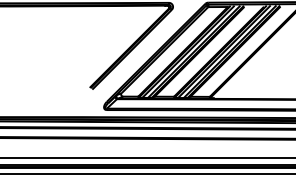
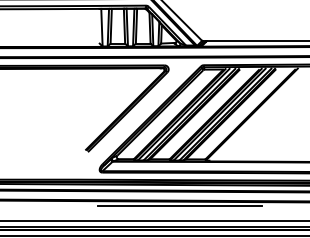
line: (184, 142) -> (180, 205), added

